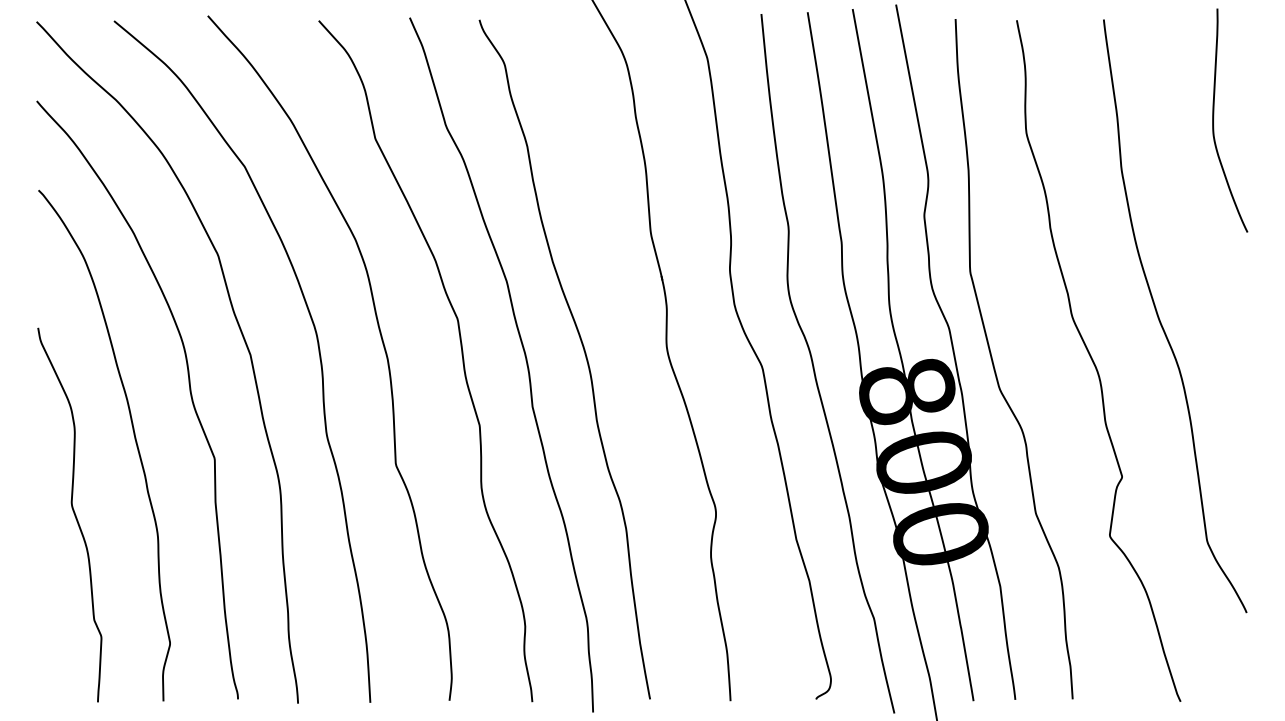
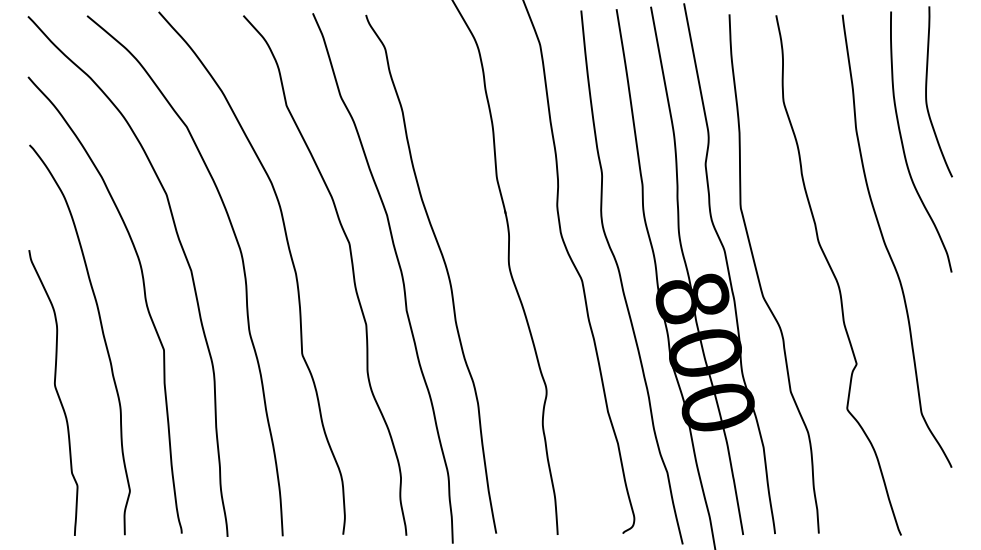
curve: (1183, 189) -> (903, 144), added

